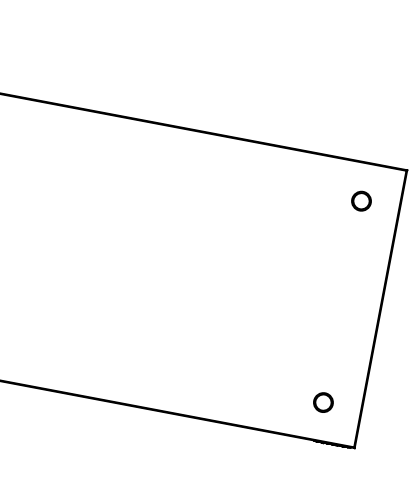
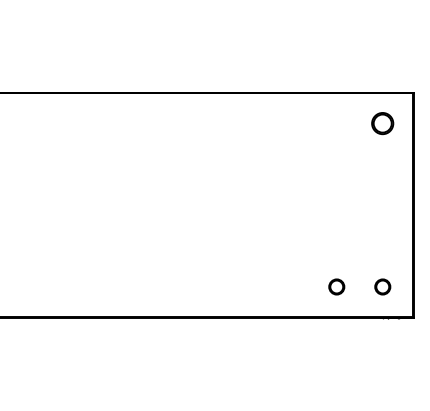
circle: (361, 200) -> (382, 123), size x1.4
circle: (266, 391) -> (336, 286), added

